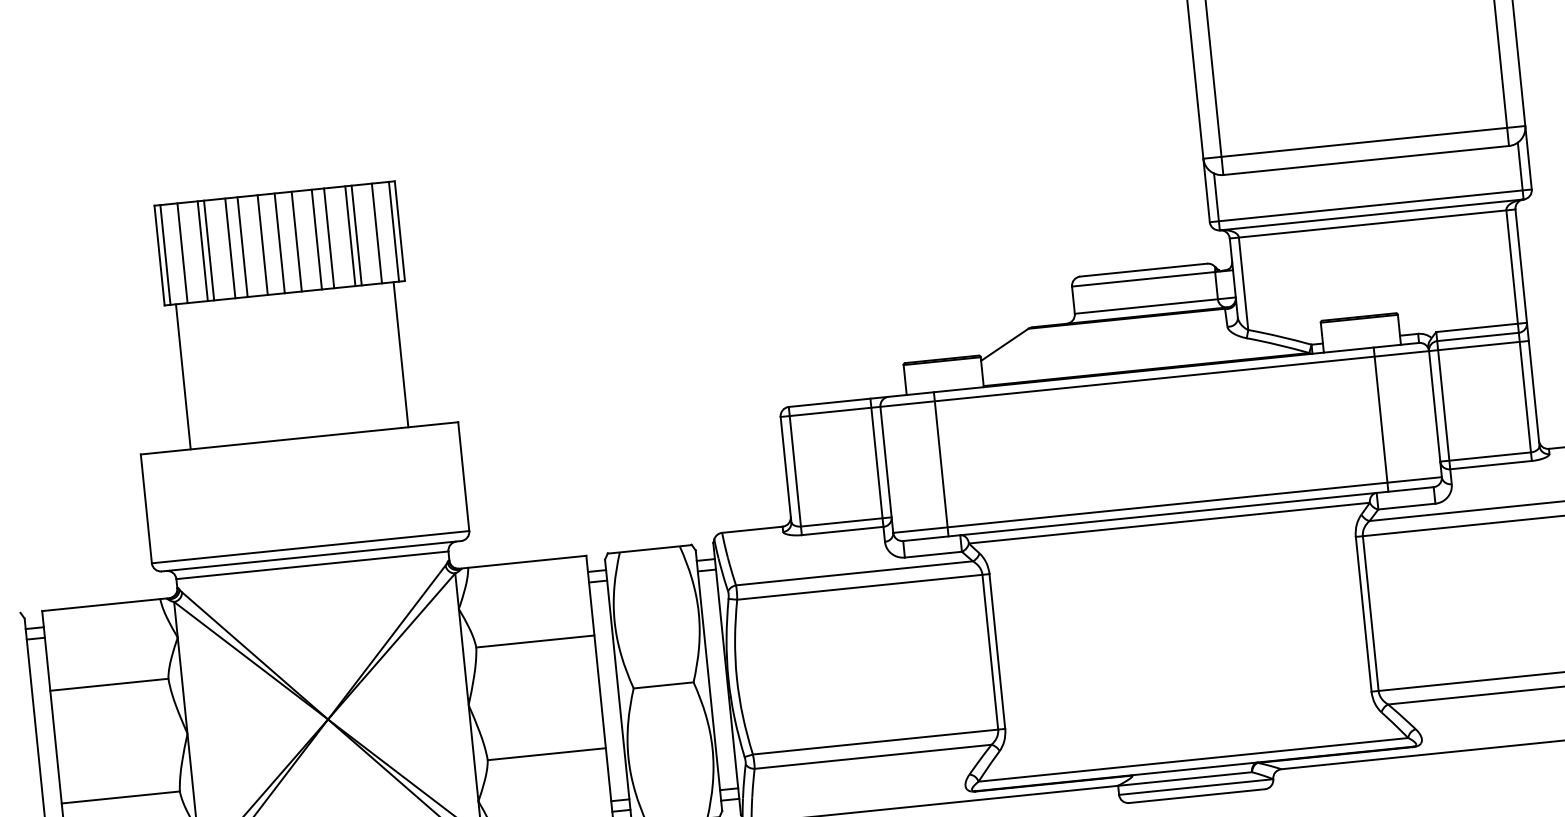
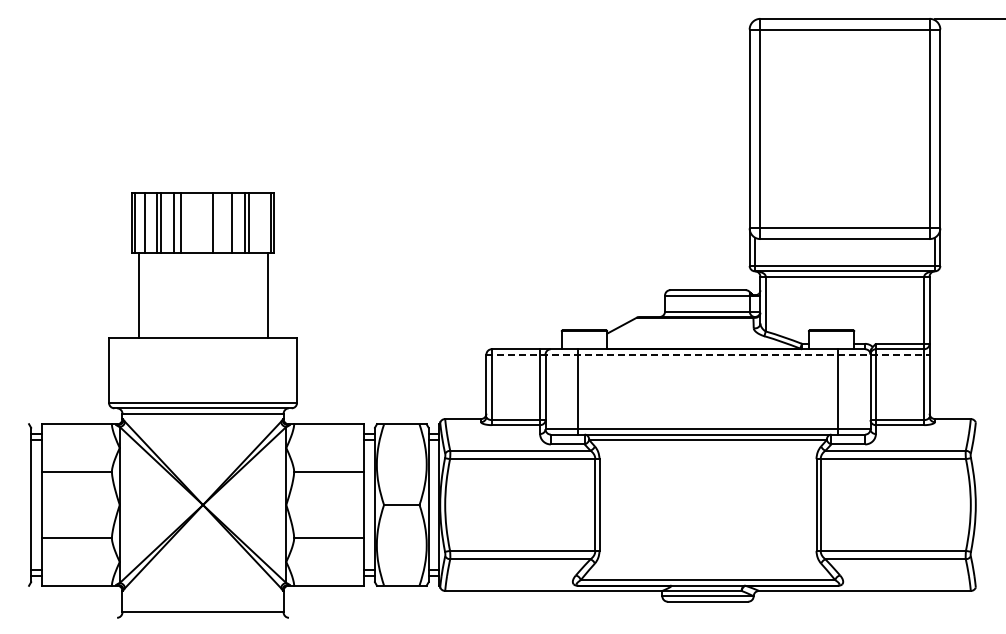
line: (376, 232) -> (260, 222), removed
line: (317, 238) -> (225, 222), removed
line: (280, 242) -> (203, 222), removed
line: (261, 244) -> (192, 222), removed
line: (1155, 378) -> (708, 354), solid -> dashed

